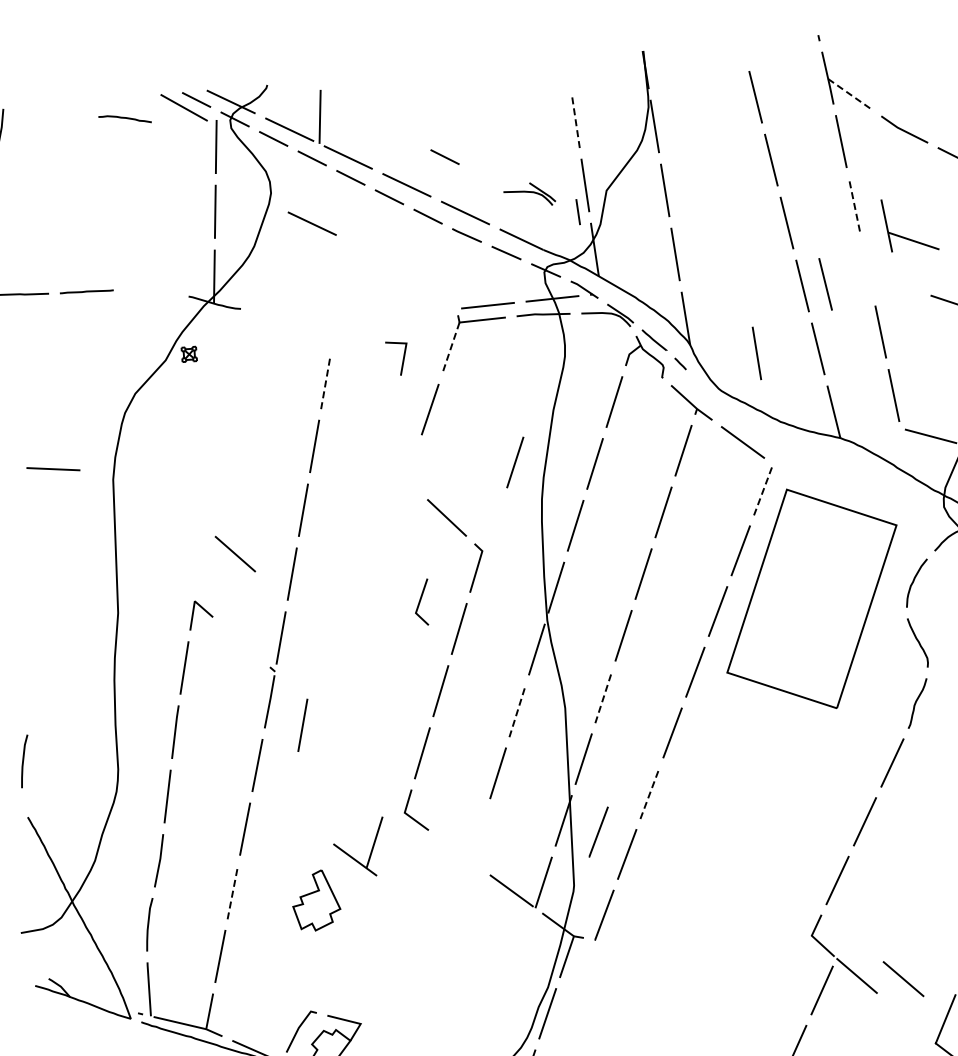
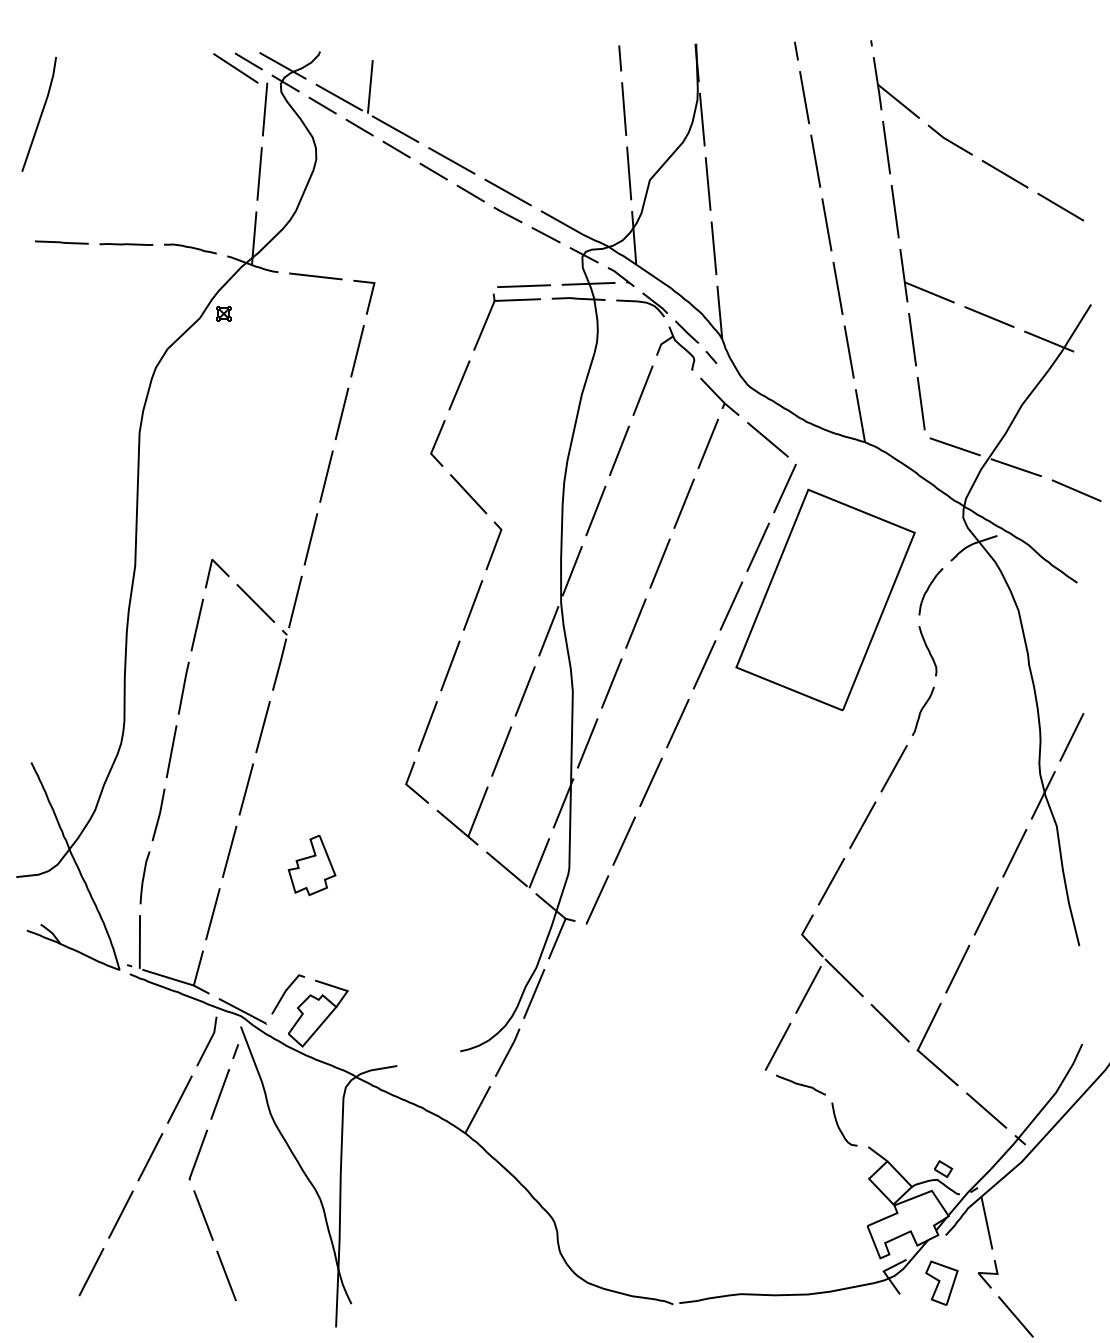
line: (744, 50) -> (796, 50), added
line: (850, 94) -> (898, 101), dashed -> solid
curve: (125, 119) -> (190, 248), moved
line: (576, 121) -> (624, 109), dashed -> solid
line: (444, 157) -> (491, 135), removed
part: (528, 194) -> (572, 178), removed
line: (854, 204) -> (895, 211), dashed -> solid
line: (578, 212) -> (620, 58), moved
line: (311, 223) -> (354, 192), removed
part: (904, 236) -> (920, 287), moved
line: (825, 284) -> (860, 288), removed
line: (451, 347) -> (484, 325), dashed -> solid
line: (756, 352) -> (787, 351), removed
line: (402, 359) -> (369, 298), moved
line: (325, 382) -> (357, 351), dashed -> solid
line: (514, 462) -> (539, 443), removed
line: (53, 469) -> (315, 276), moved
line: (763, 489) -> (785, 488), dashed -> solid
line: (235, 554) -> (255, 603), moved
line: (420, 602) -> (436, 443), moved
line: (603, 697) -> (611, 683), dashed -> solid
line: (517, 711) -> (525, 691), dashed -> solid
line: (302, 725) -> (310, 690), removed
curve: (24, 761) -> (31, 706), removed
line: (650, 793) -> (651, 782), dashed -> solid
line: (598, 831) -> (597, 816), removed
part: (351, 855) -> (454, 823), moved
line: (232, 892) -> (229, 851), dashed -> solid
line: (902, 979) -> (889, 1023), moved

